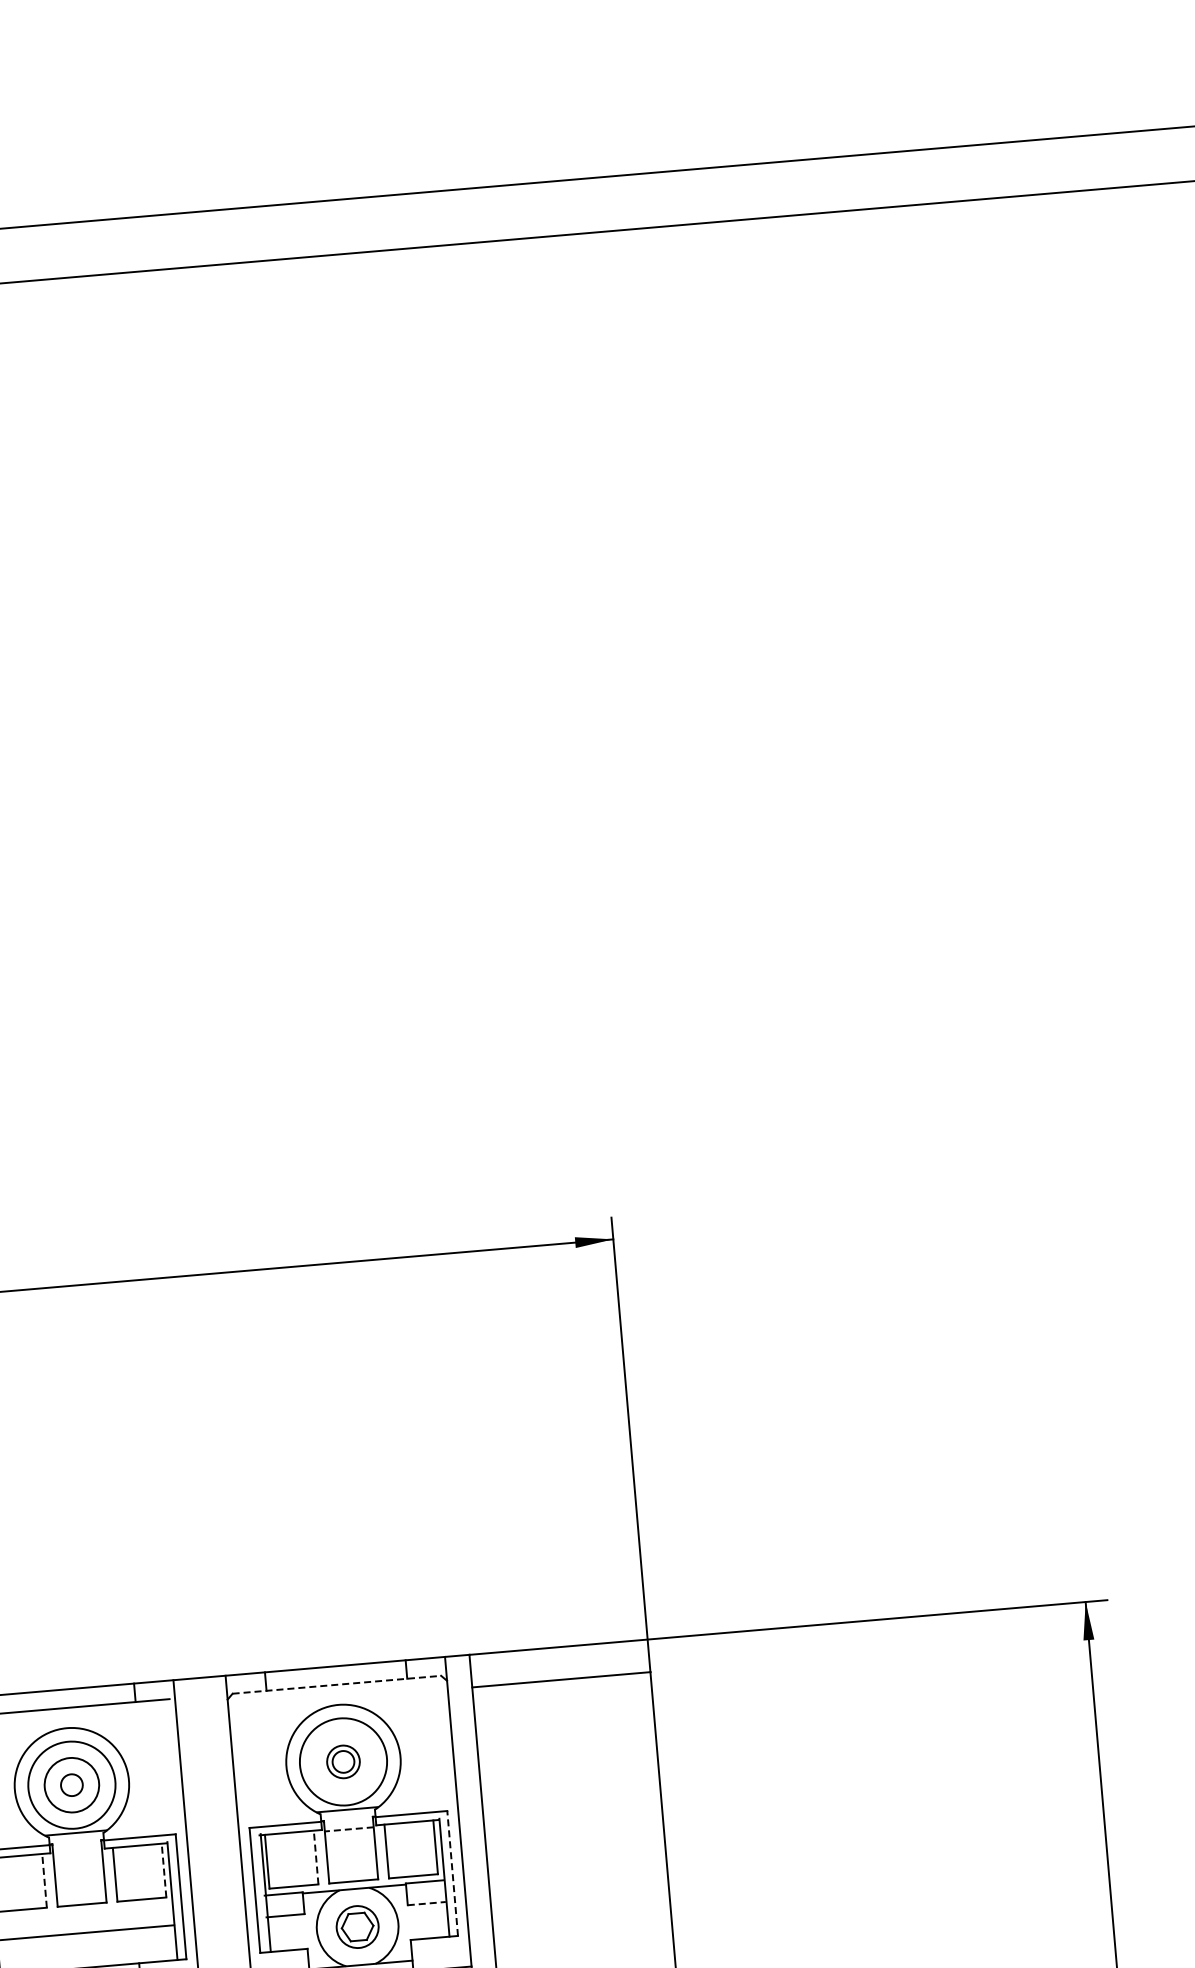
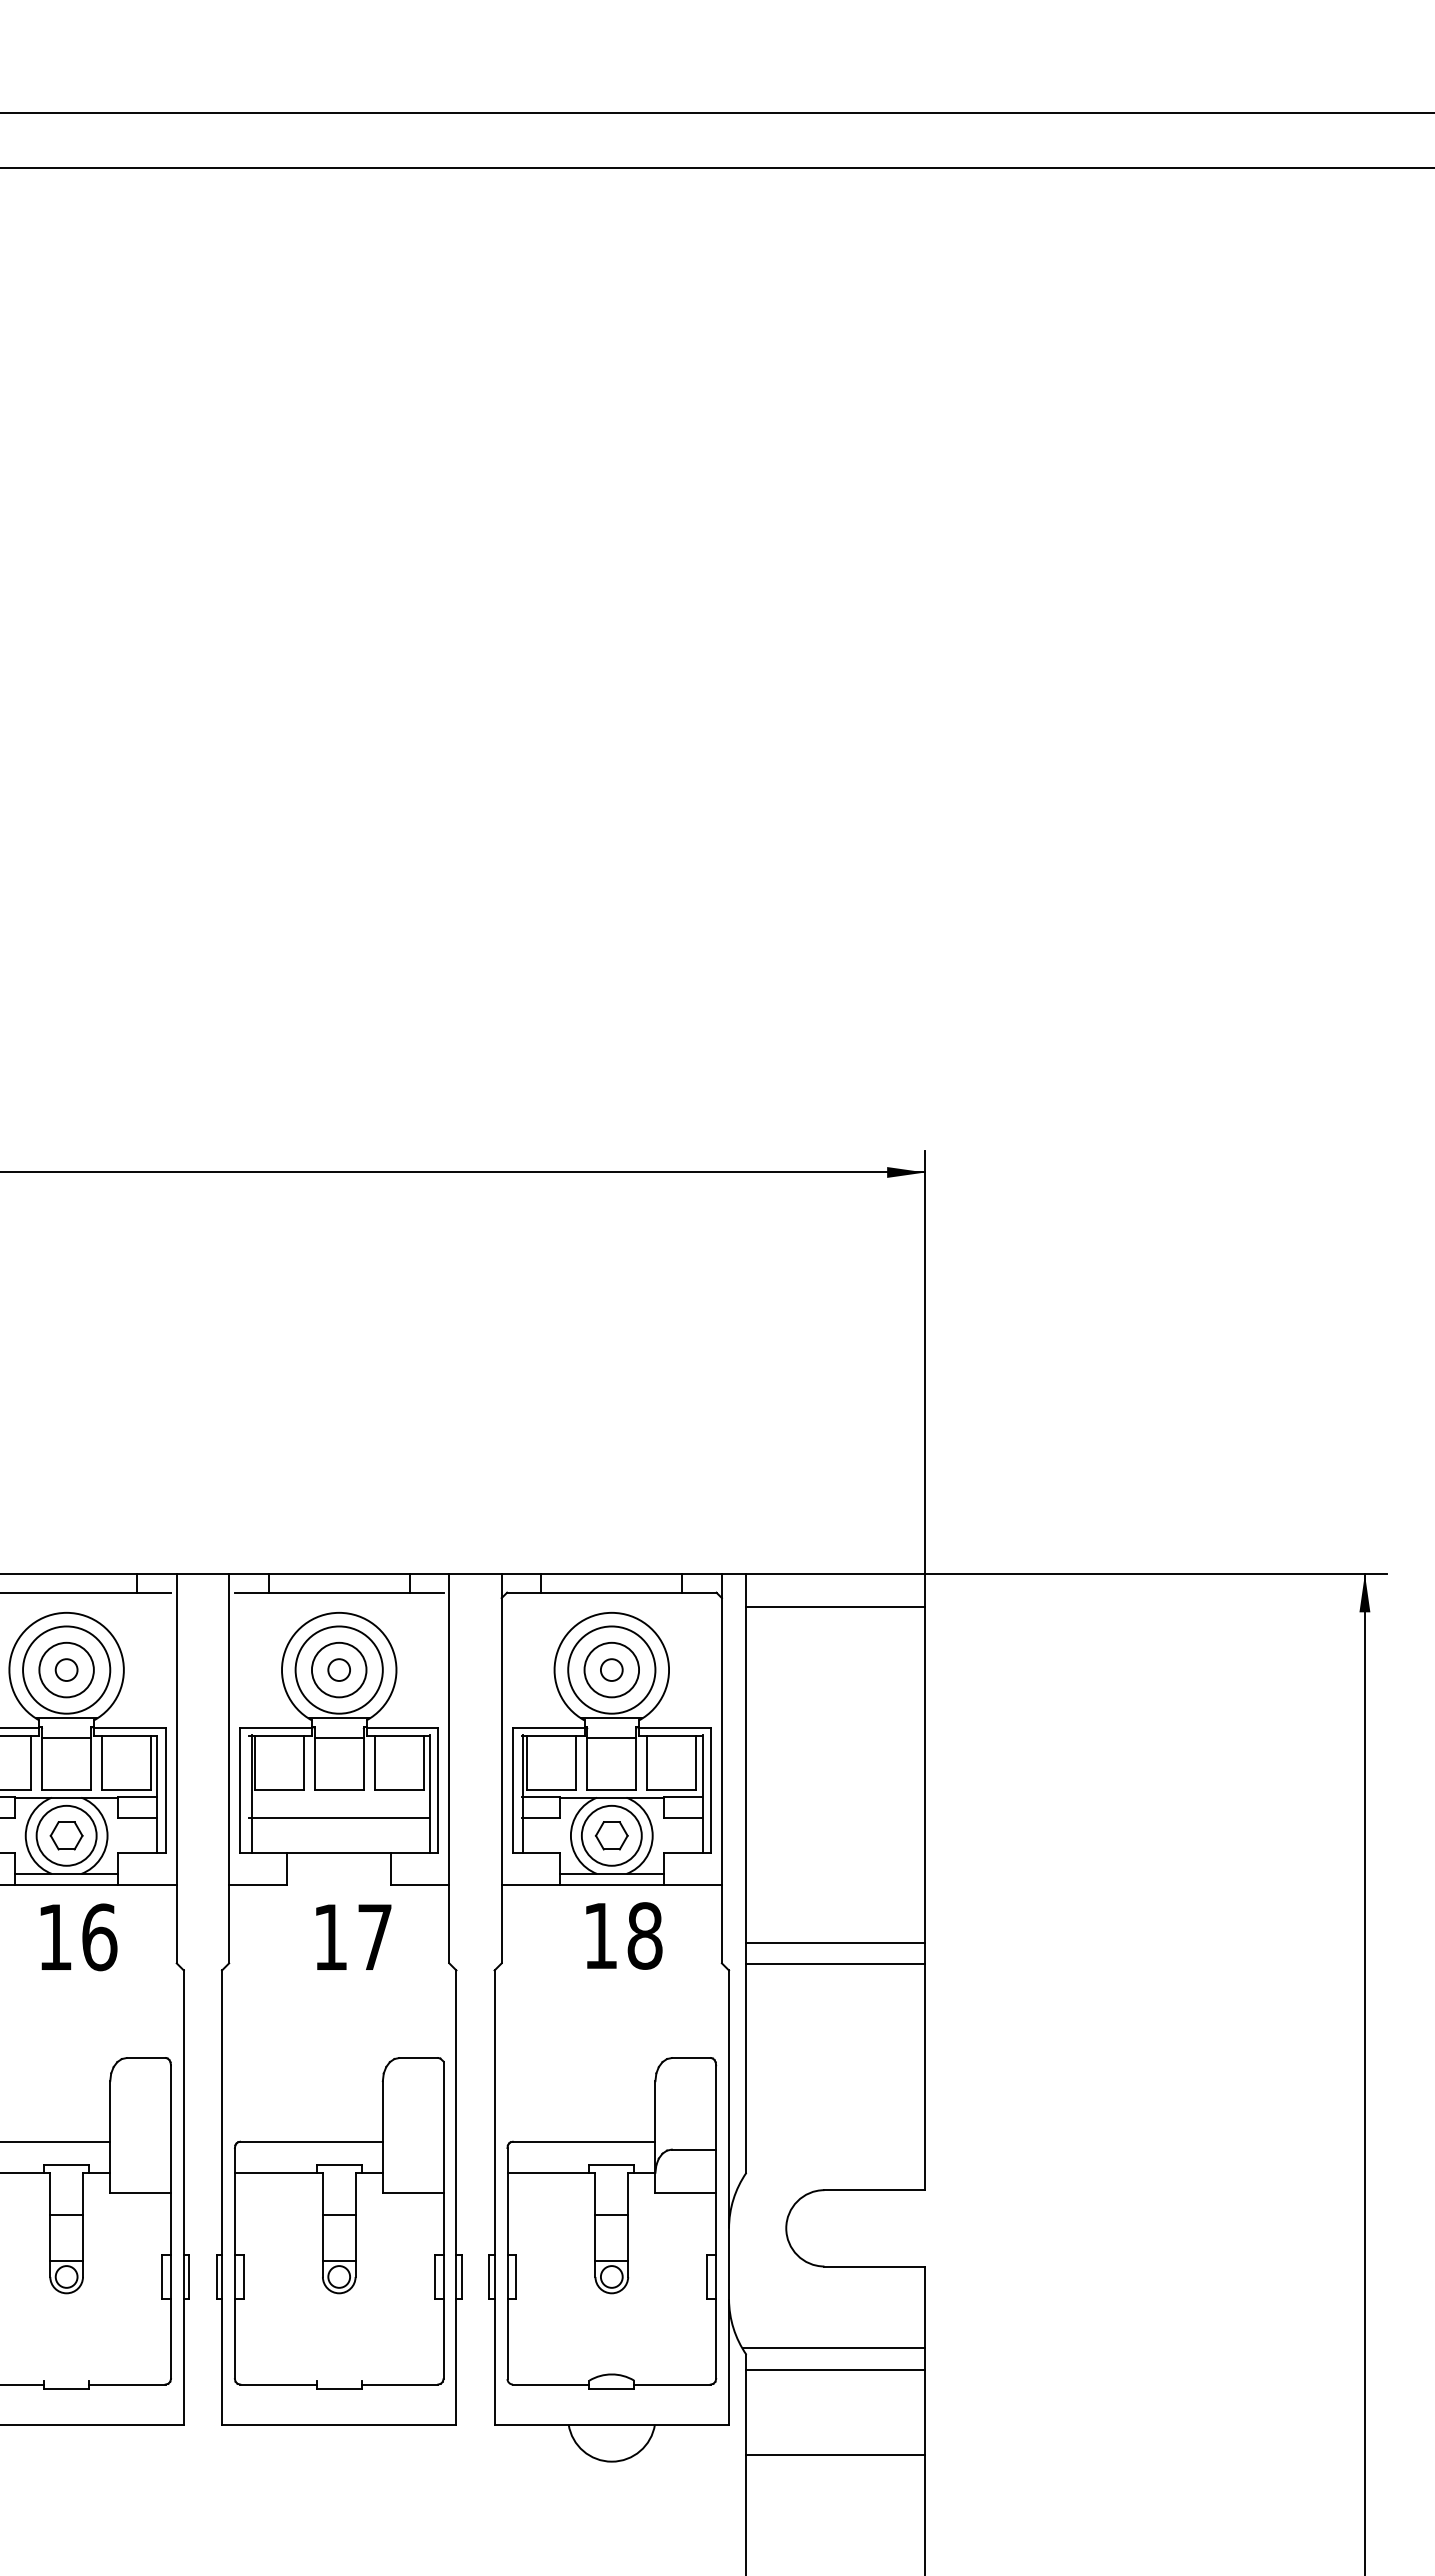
line: (336, 1684) -> (611, 1592), dashed -> solid
circle: (343, 1761) -> (611, 1669), size x1.67
line: (348, 1829) -> (611, 1737), dashed -> solid
line: (76, 1852) -> (338, 1737), added
line: (316, 1858) -> (576, 1763), dashed -> solid
line: (163, 1871) -> (423, 1763), dashed -> solid
line: (453, 1873) -> (711, 1790), dashed -> solid
line: (44, 1881) -> (303, 1763), dashed -> solid
line: (427, 1903) -> (683, 1818), dashed -> solid
circle: (357, 1926) -> (611, 1835), size x1.43

